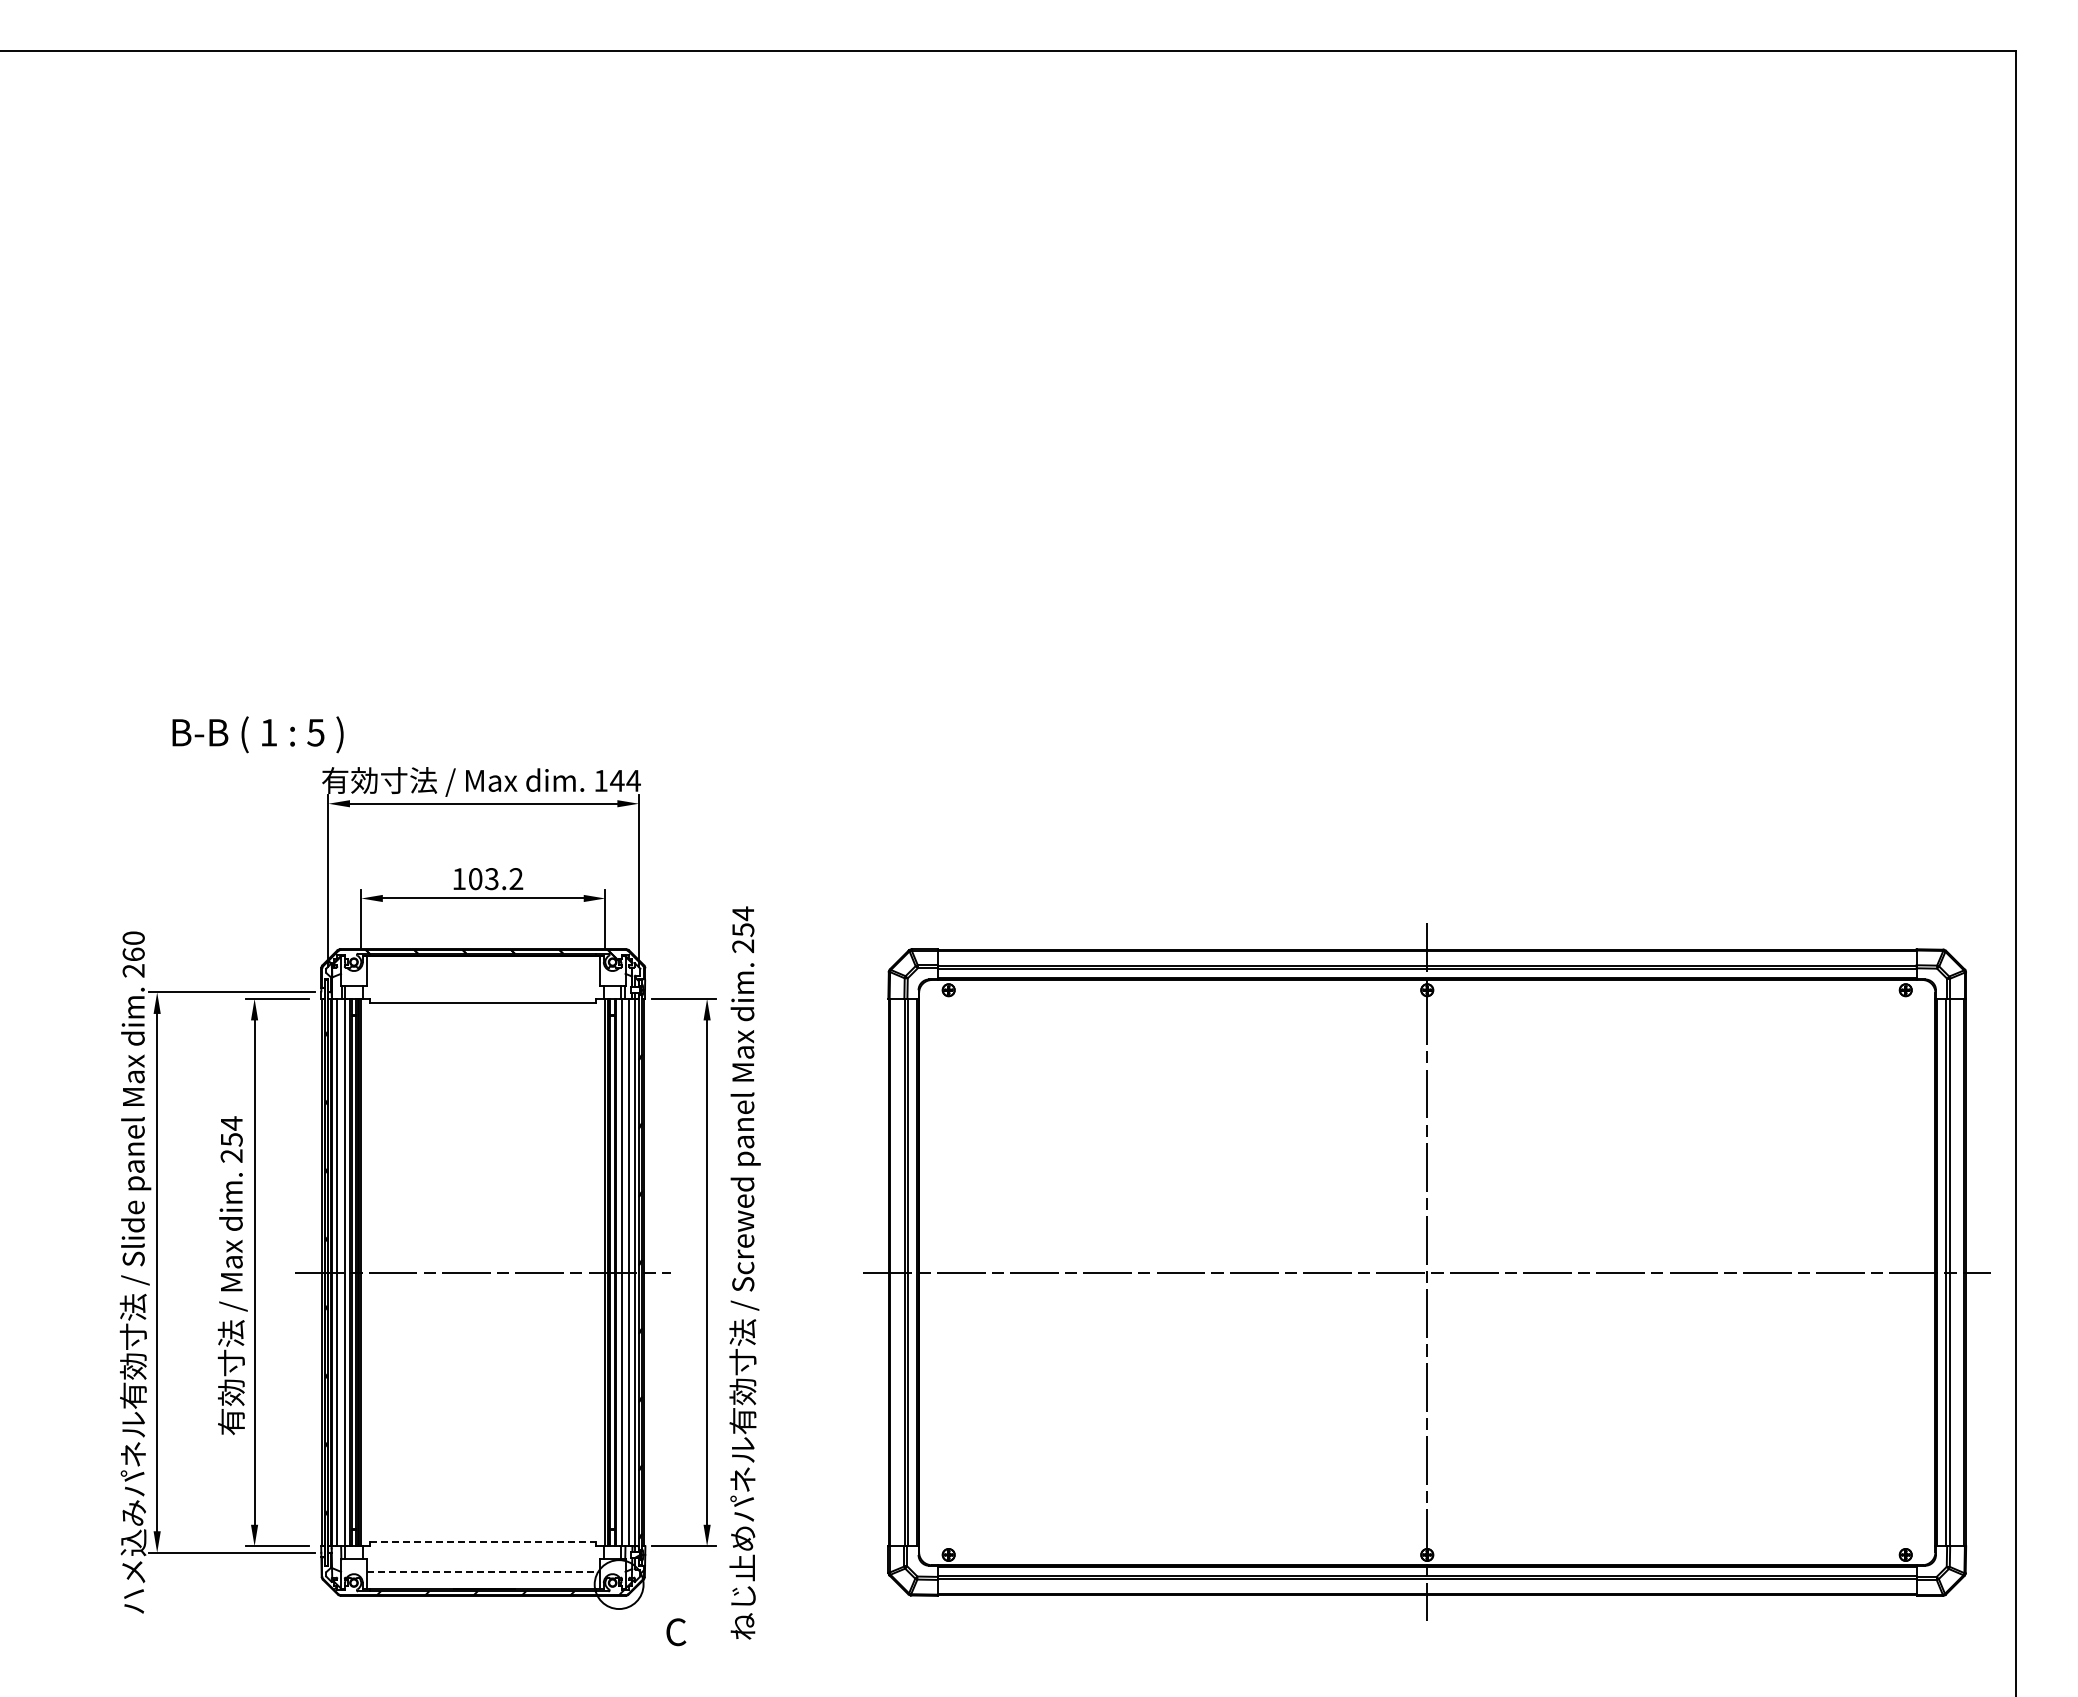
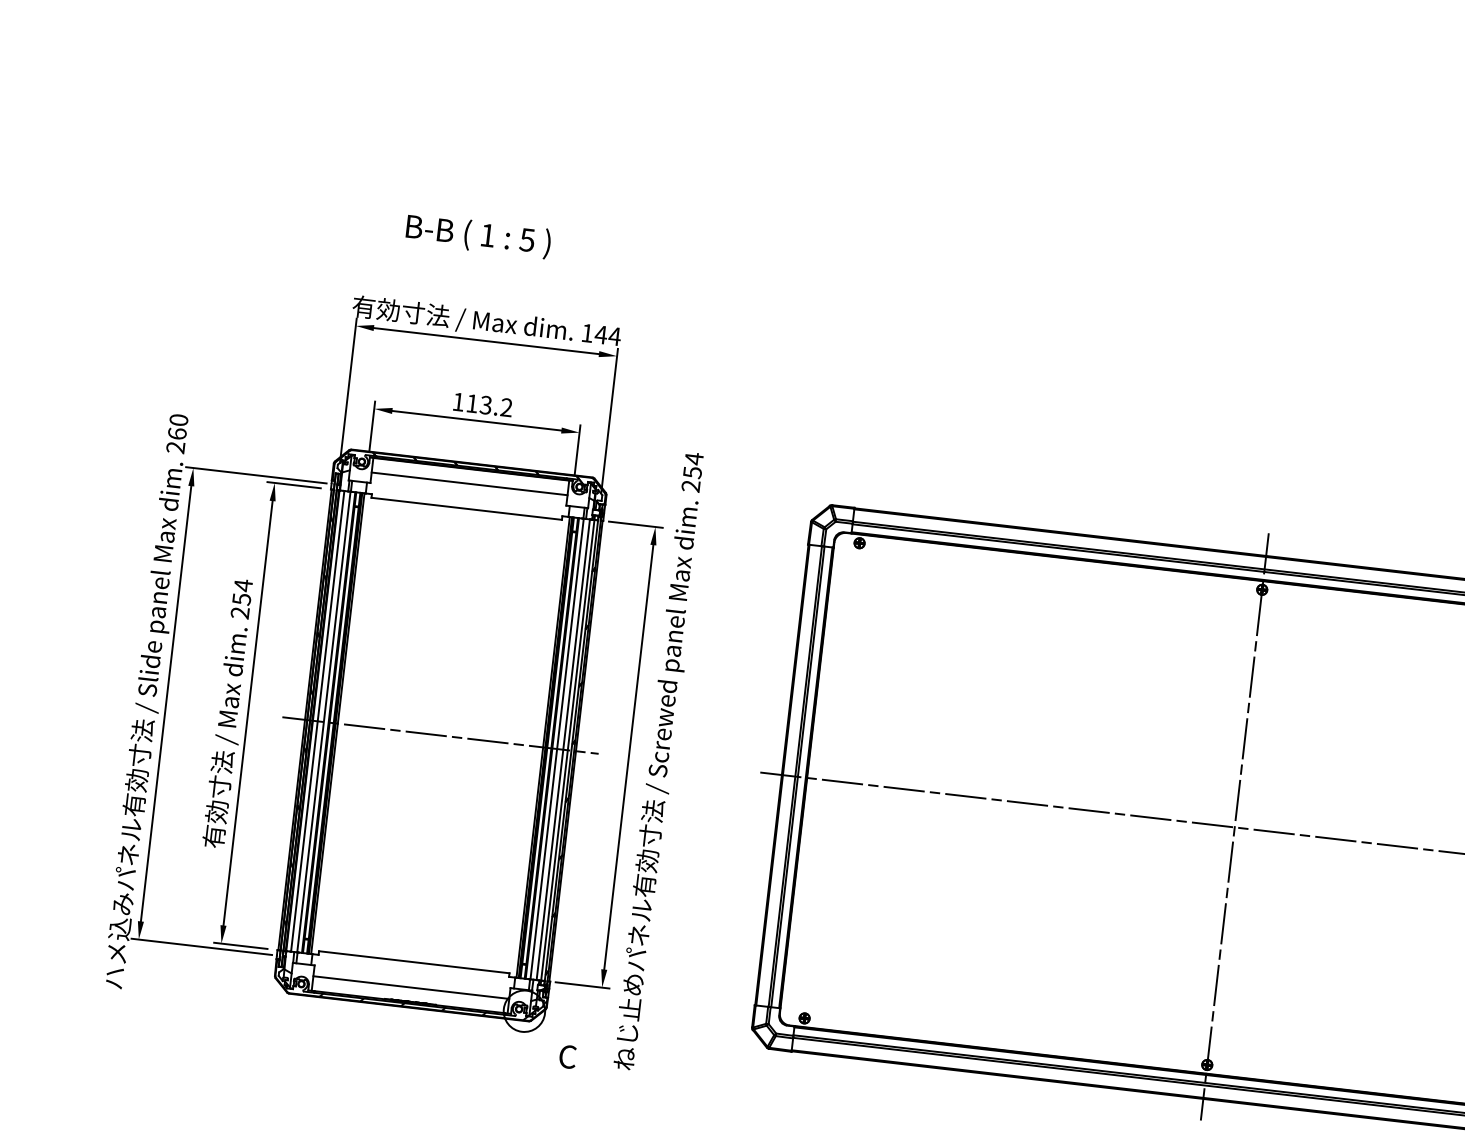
text: (257, 734) -> (478, 235), moved
text: (475, 879) -> (472, 404), 103.2 -> 113.2
line: (482, 973) -> (468, 483), added
line: (483, 1542) -> (414, 962), dashed -> solid
line: (483, 1572) -> (411, 987), dashed -> solid

